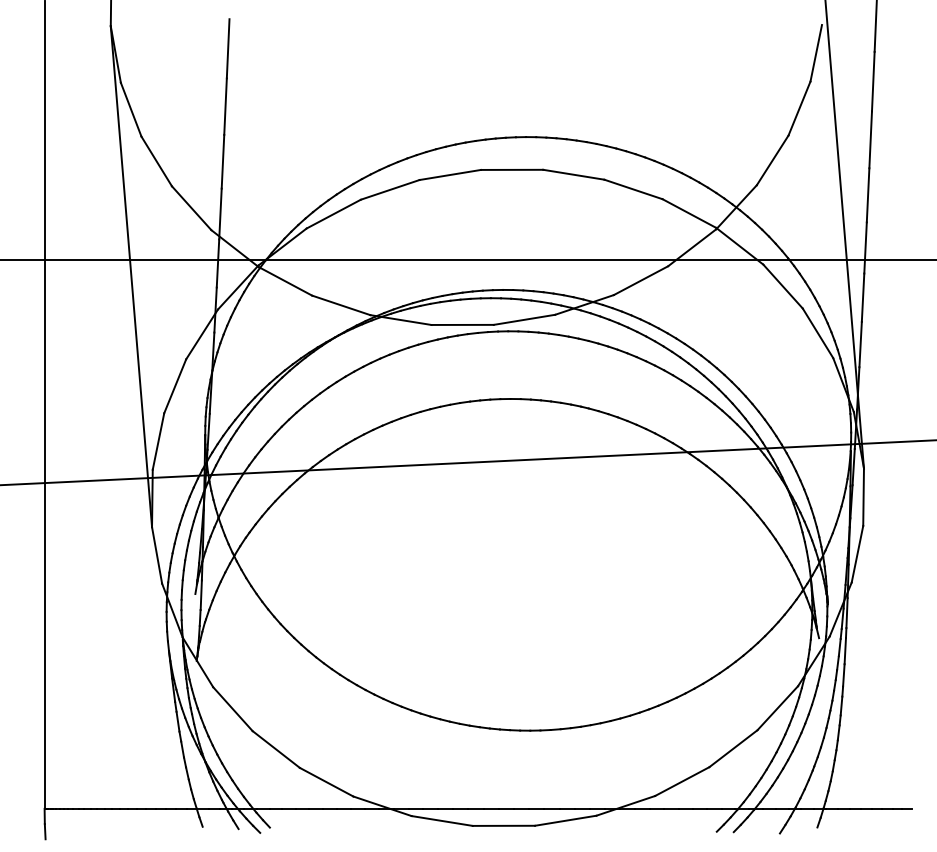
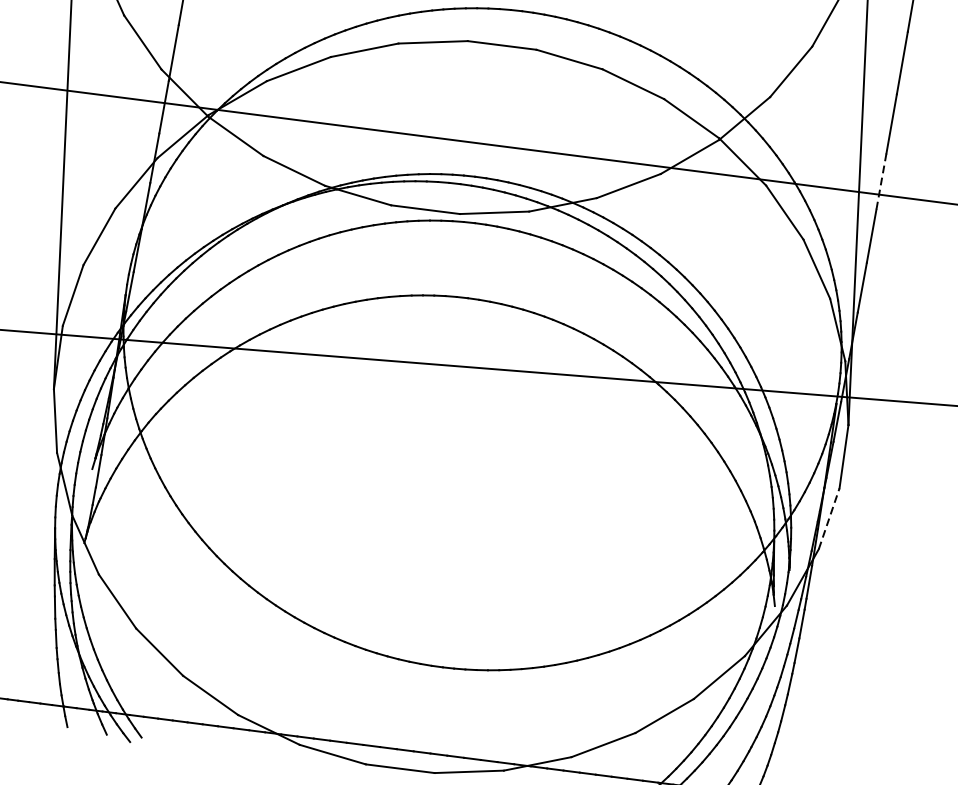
line: (865, 247) -> (881, 181), solid -> dashed
line: (857, 554) -> (829, 519), solid -> dashed

